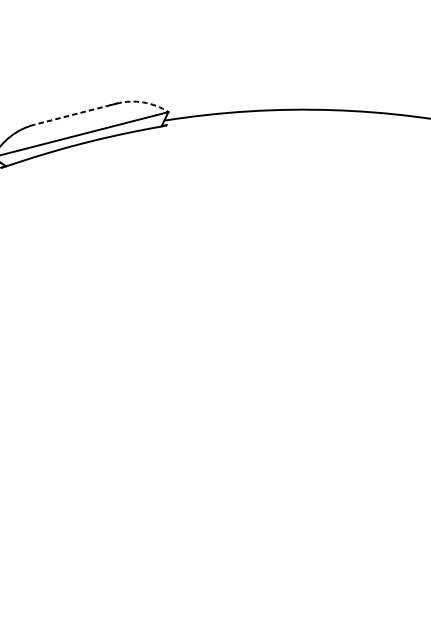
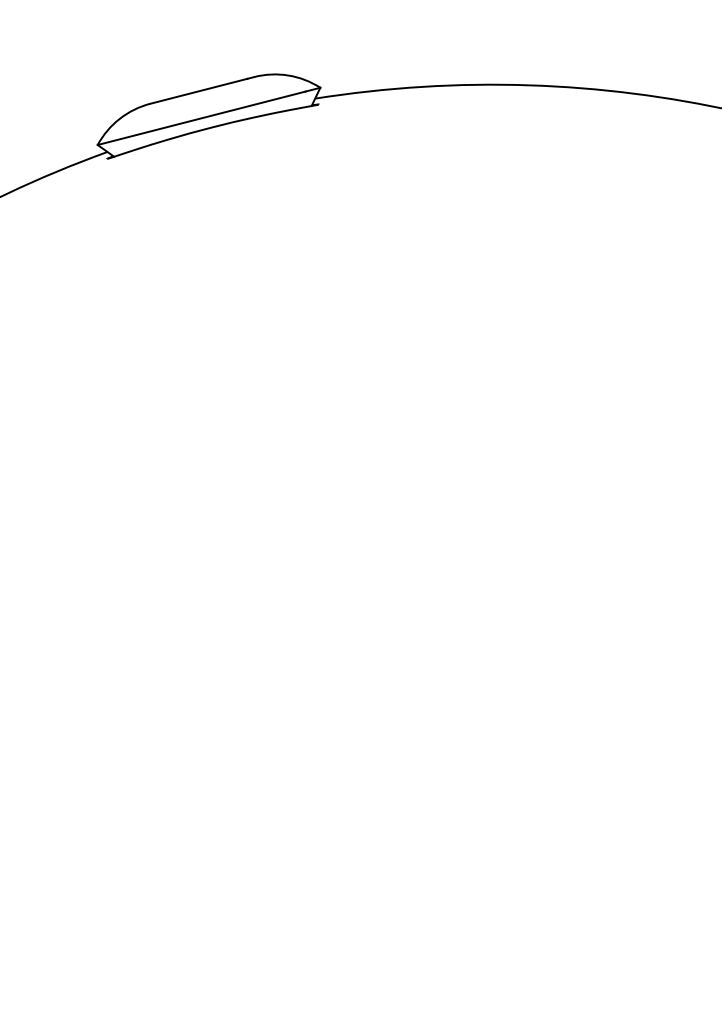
arc: (143, 102) -> (288, 75), dashed -> solid
line: (72, 115) -> (198, 91), dashed -> solid

